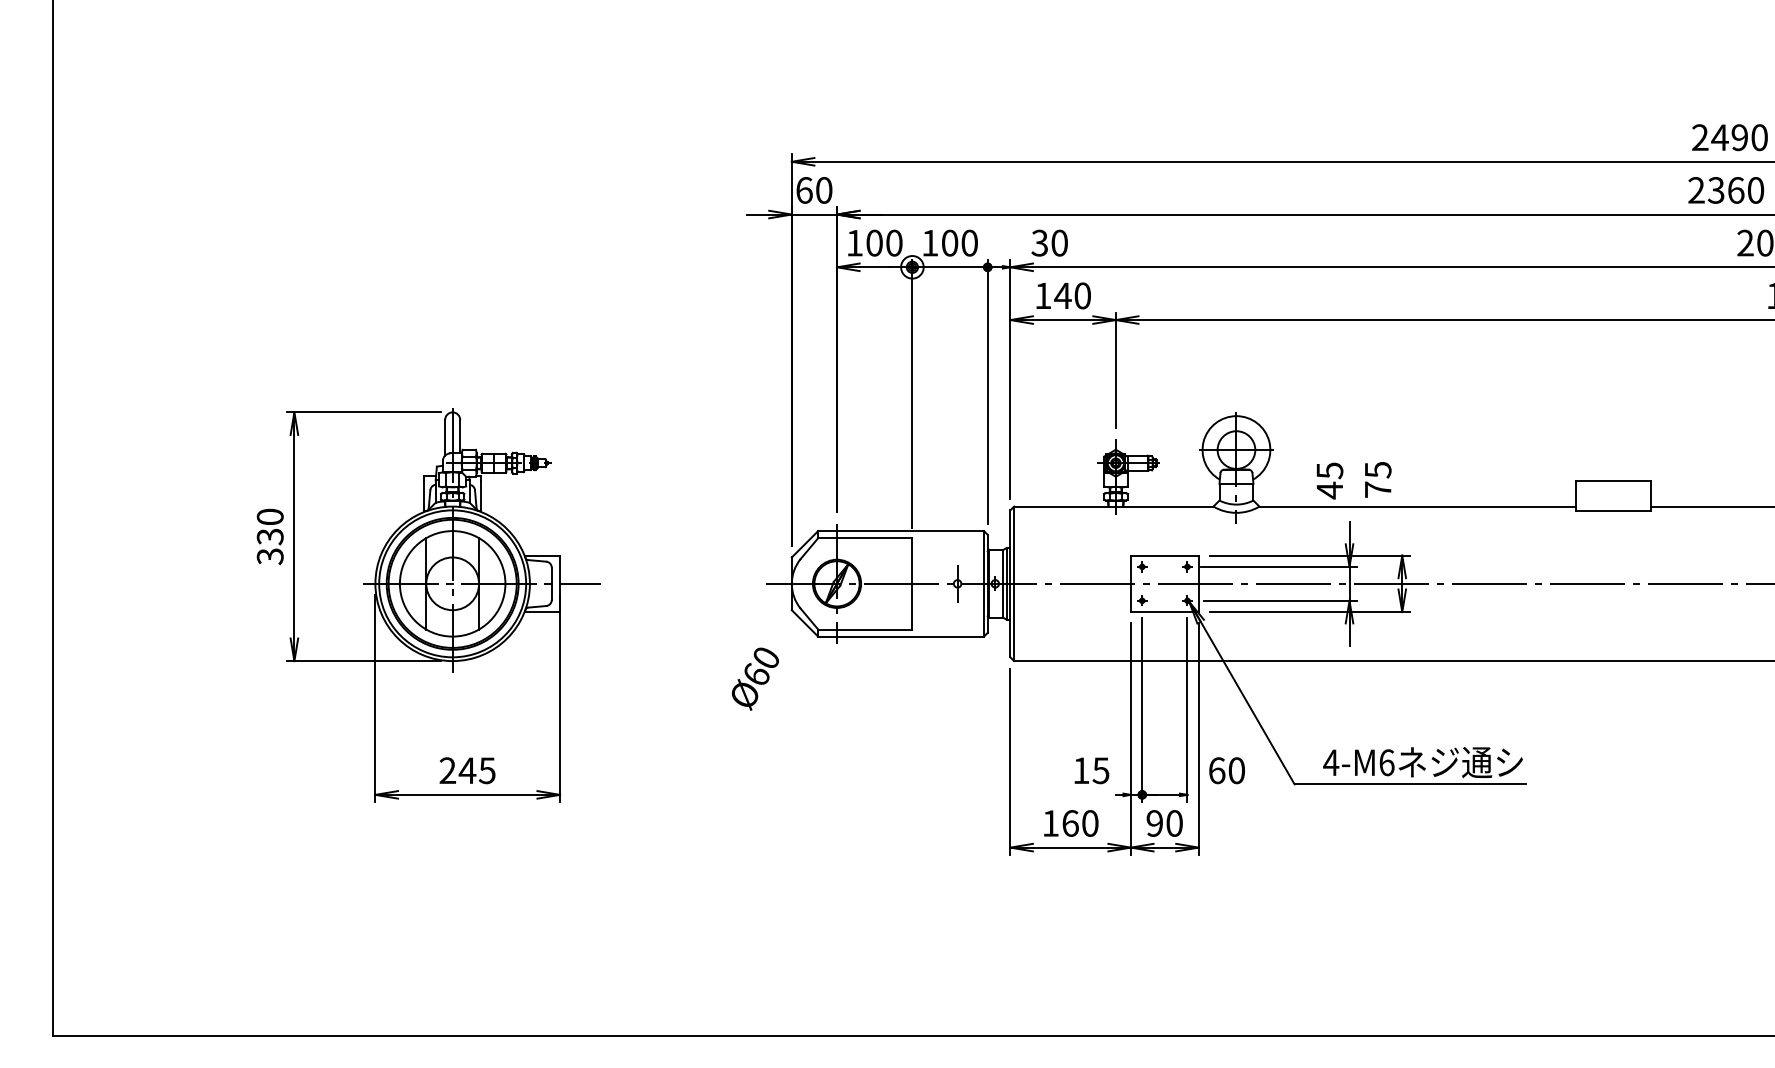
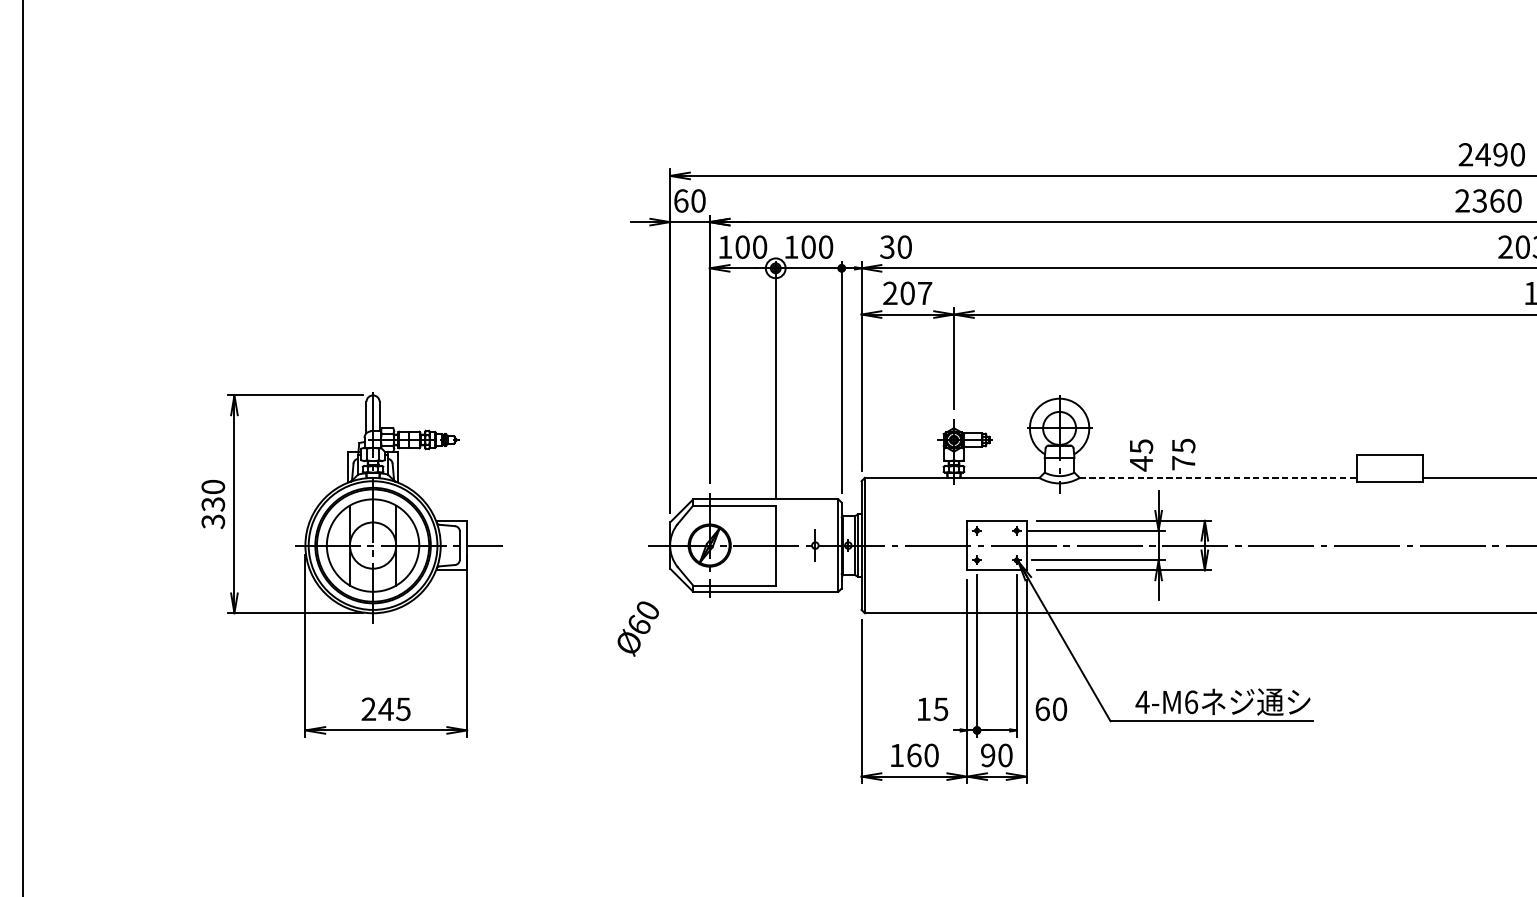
text: (1063, 295) -> (908, 293), 140 -> 207
line: (1418, 506) -> (1219, 477), solid -> dashed

